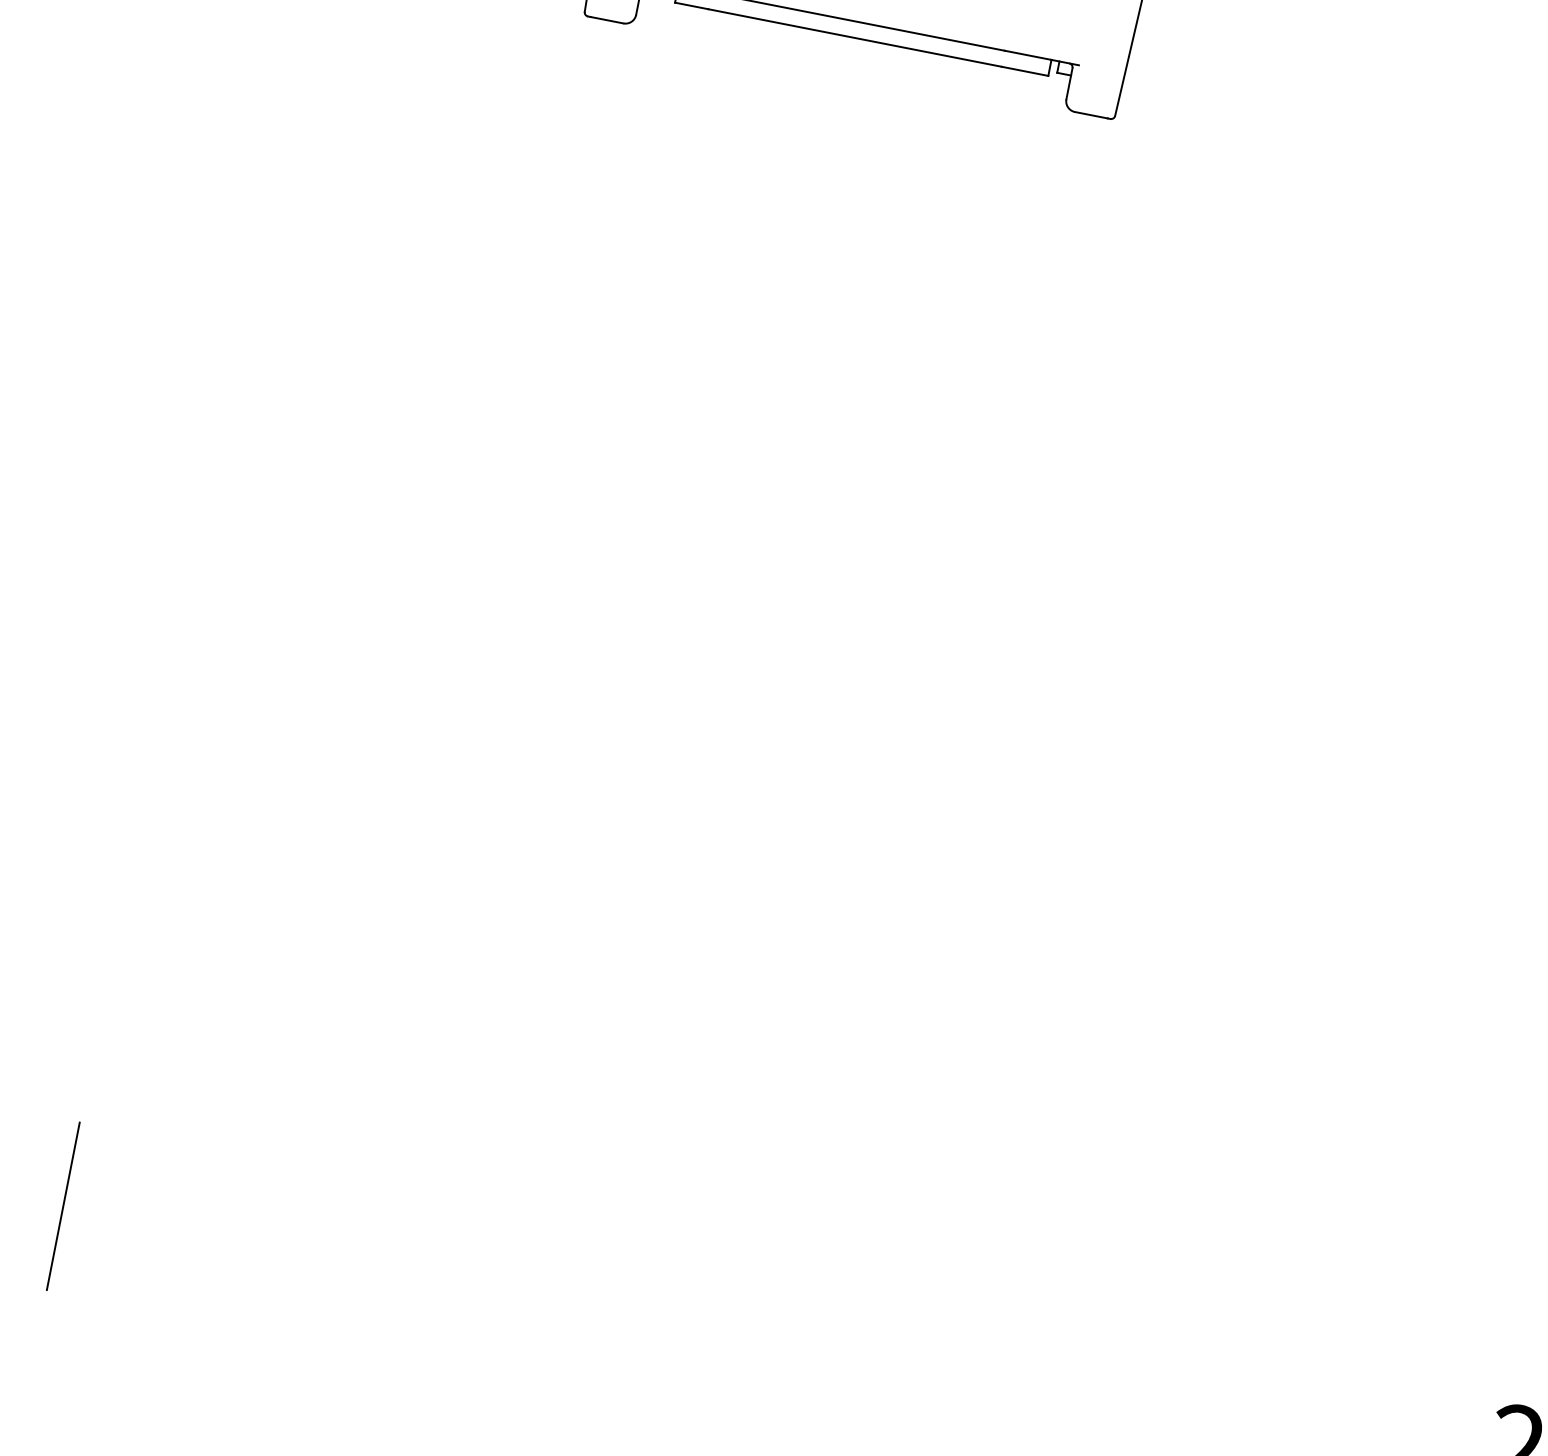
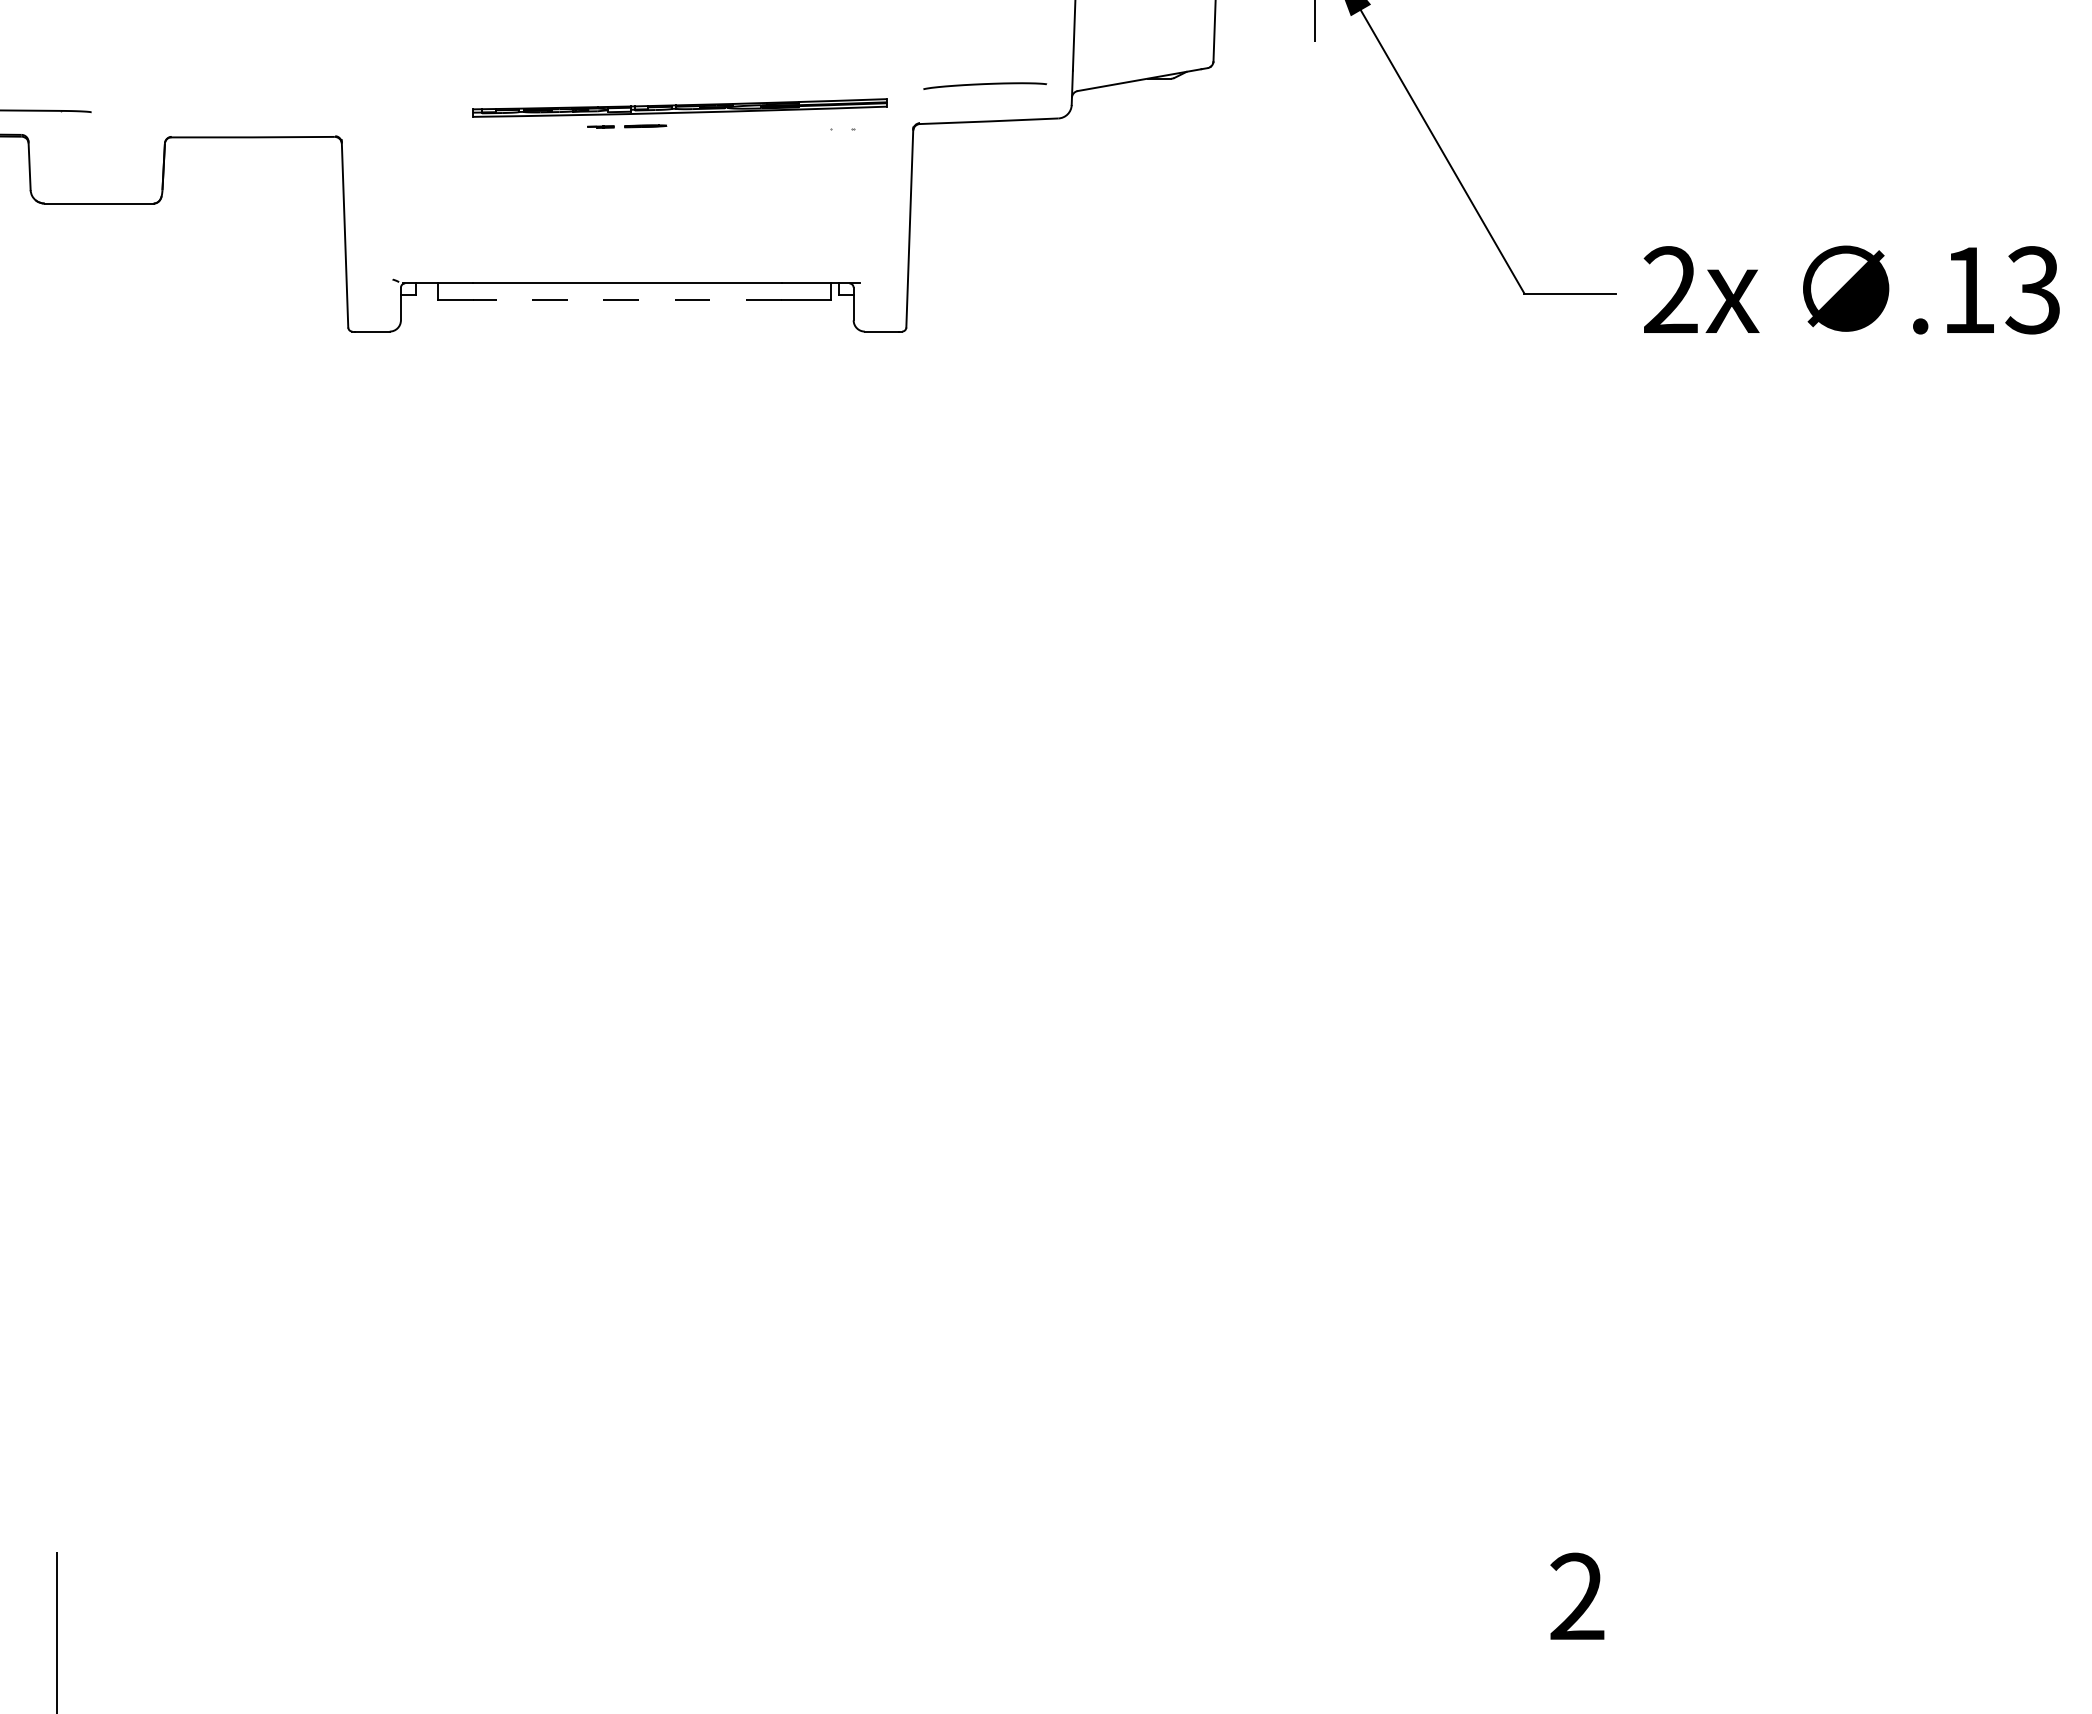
line: (854, 38) -> (626, 300), solid -> dashed

